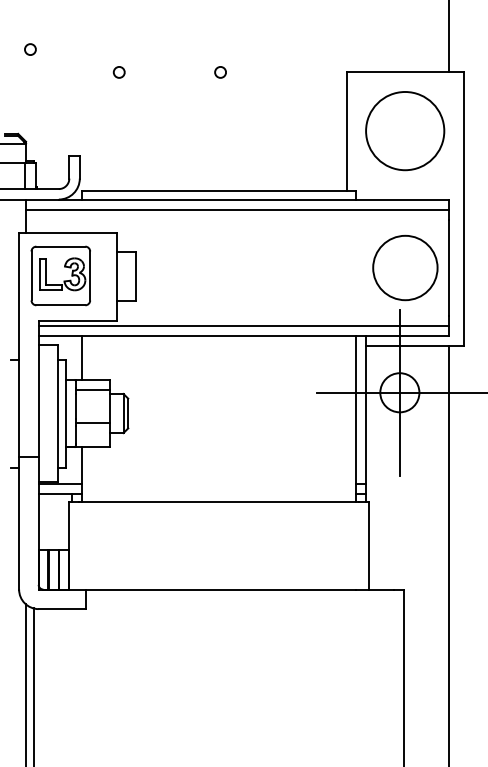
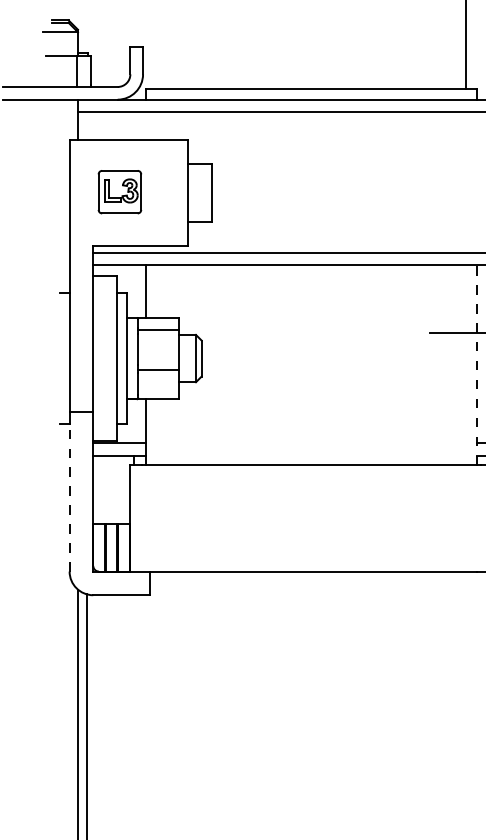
part: (60, 275) -> (119, 191), size x0.6
line: (355, 419) -> (476, 365), solid -> dashed
line: (19, 528) -> (70, 497), solid -> dashed

